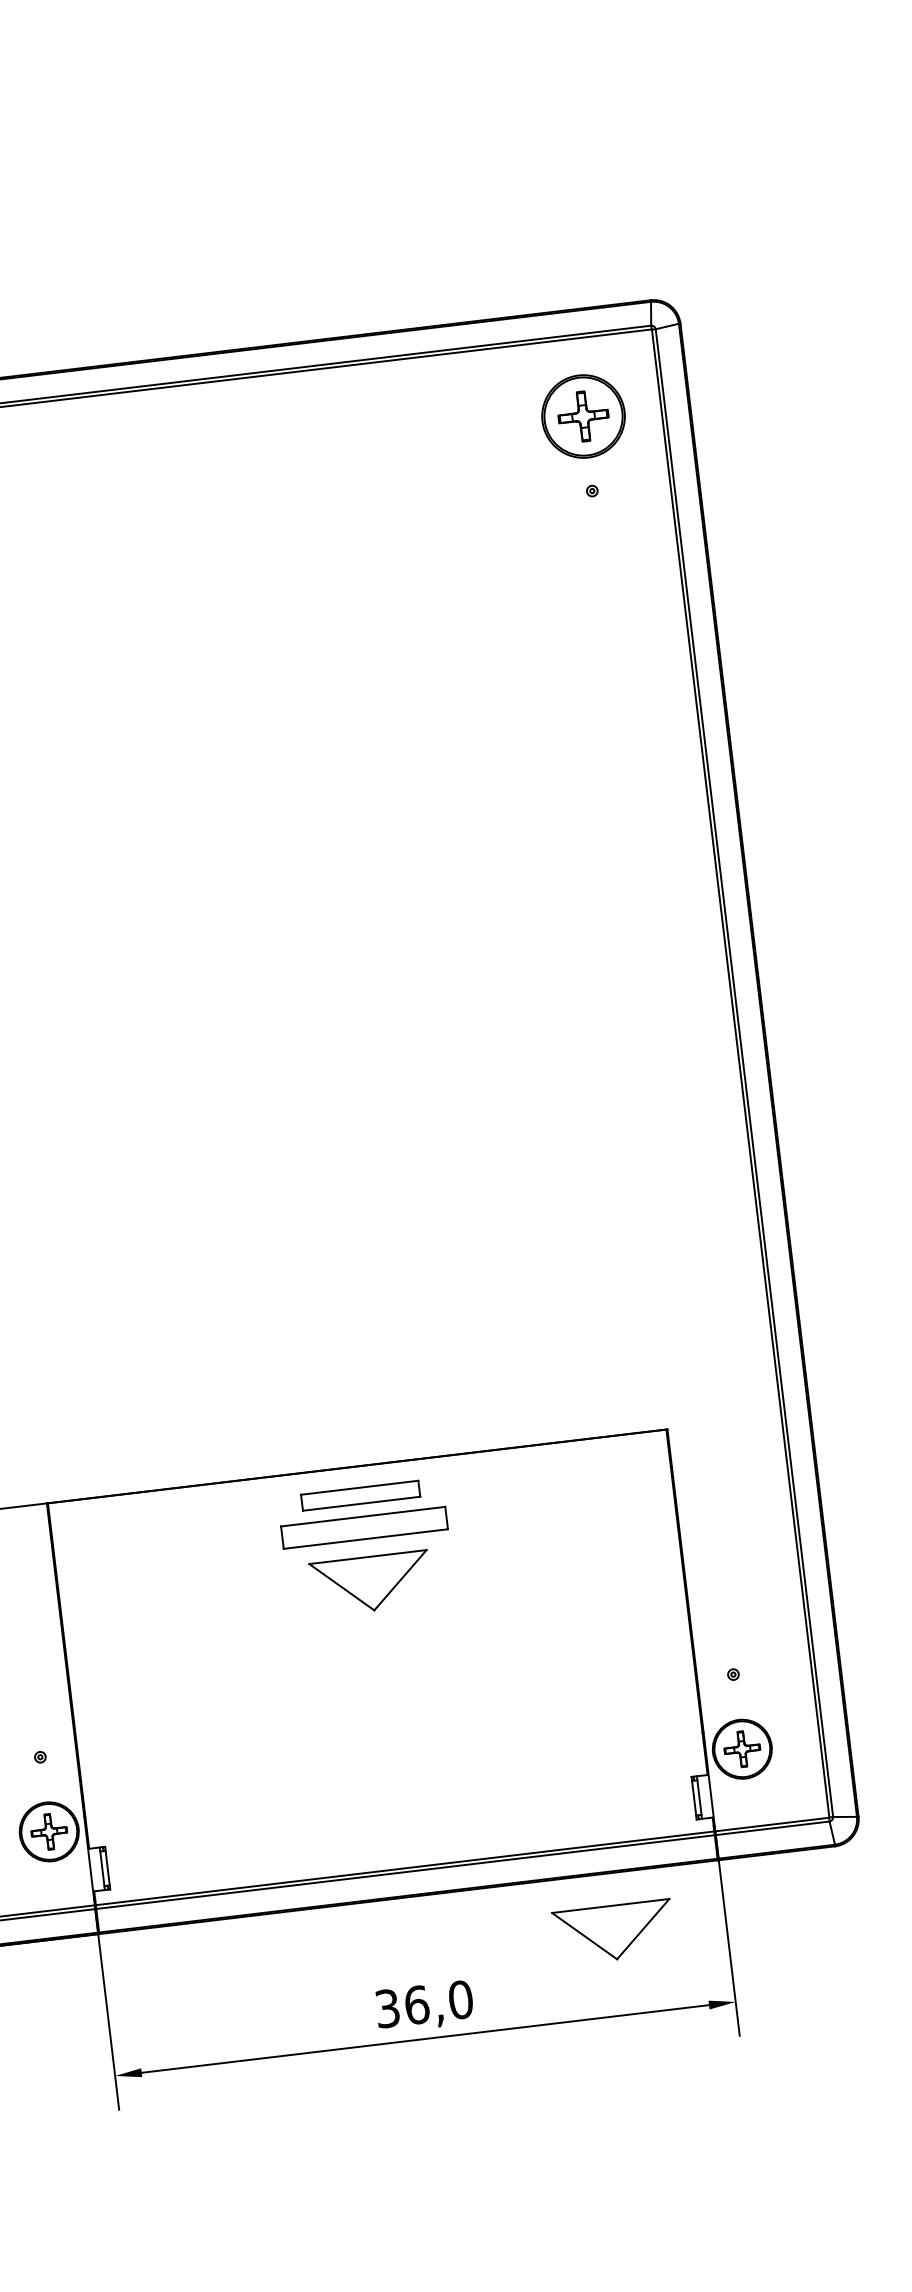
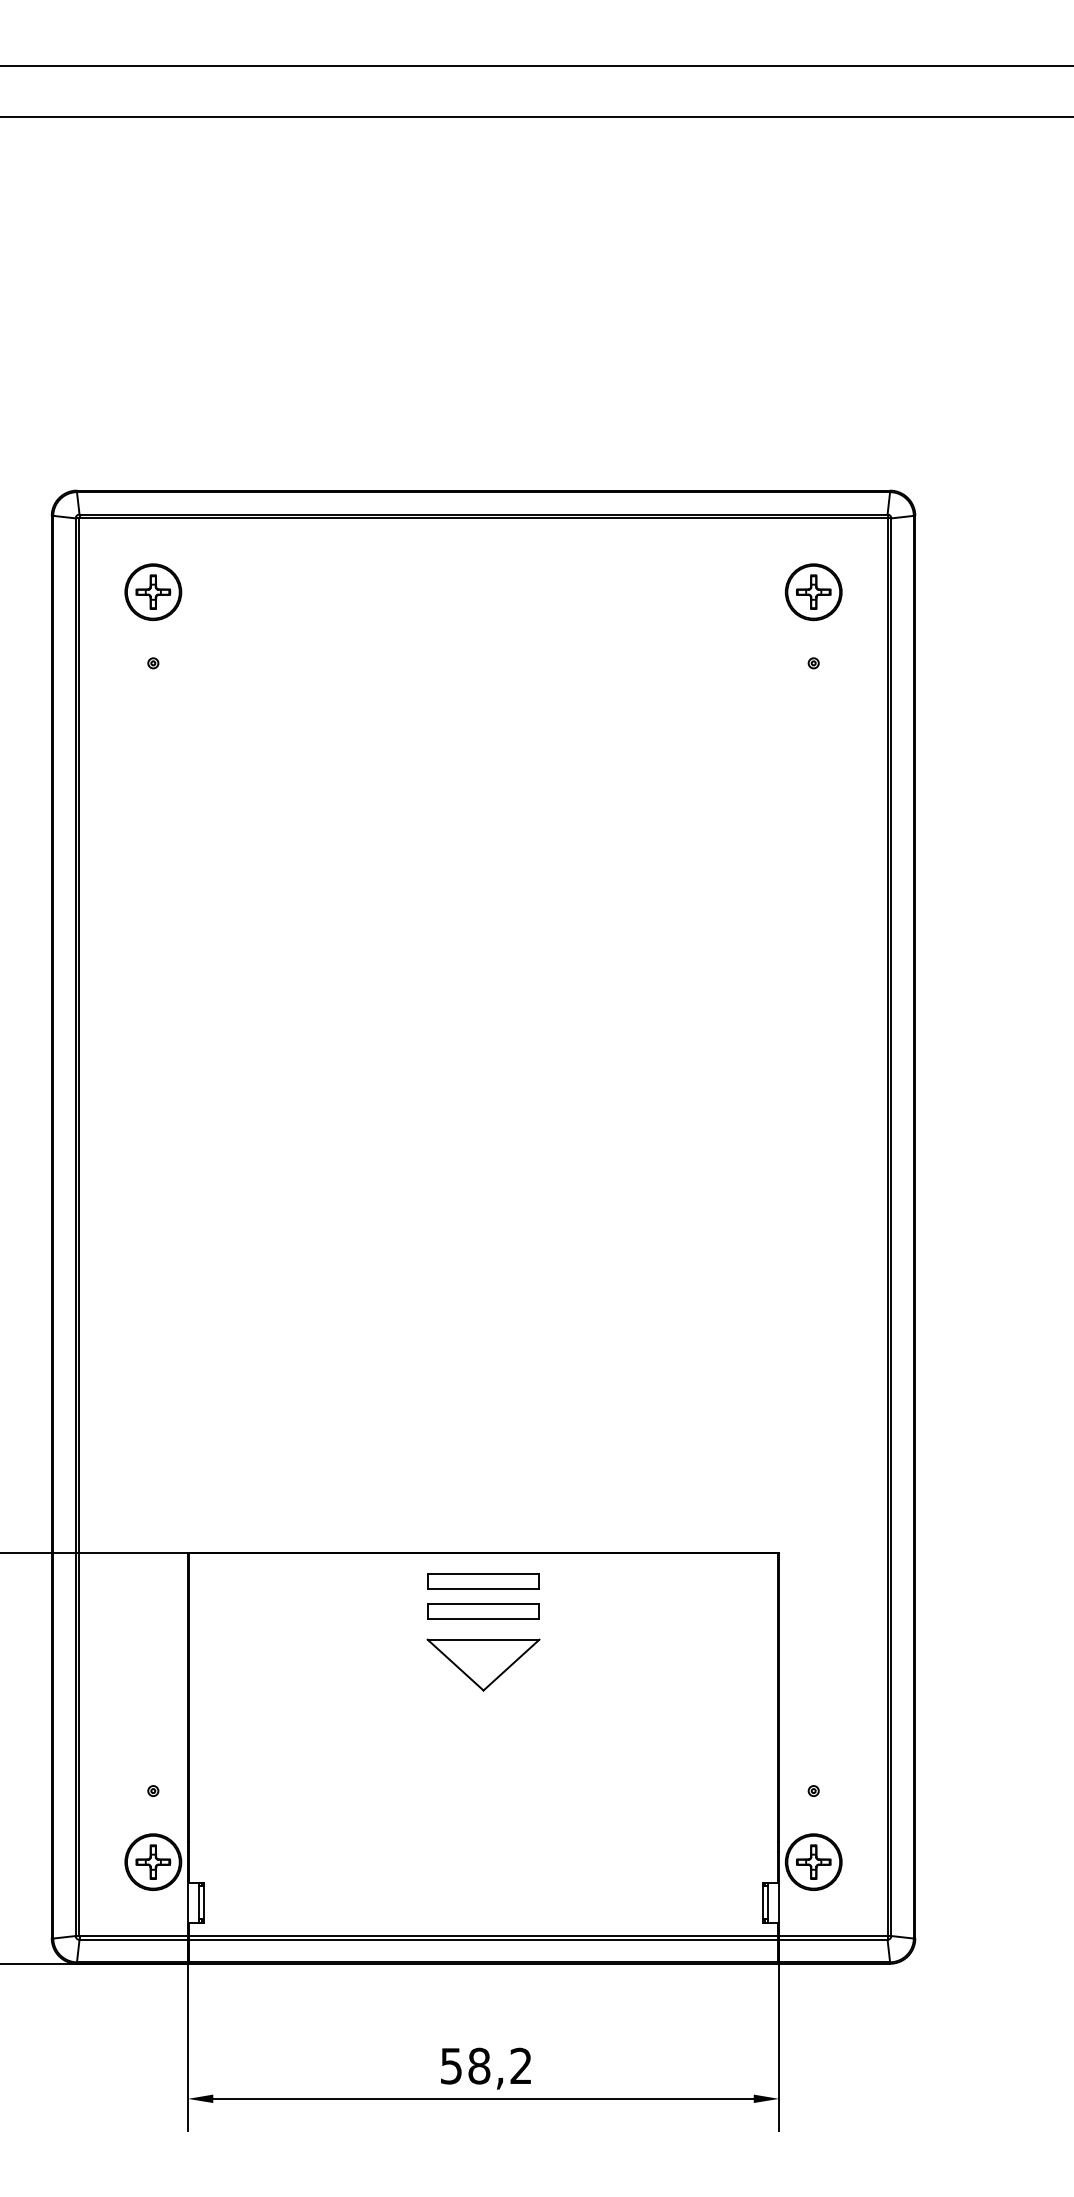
part: (583, 415) -> (813, 591), size x0.71
part: (364, 1527) -> (483, 1611), size x0.71
part: (613, 1932) -> (672, 2019), removed
text: (424, 2003) -> (486, 2065), 36,0 -> 58,2

